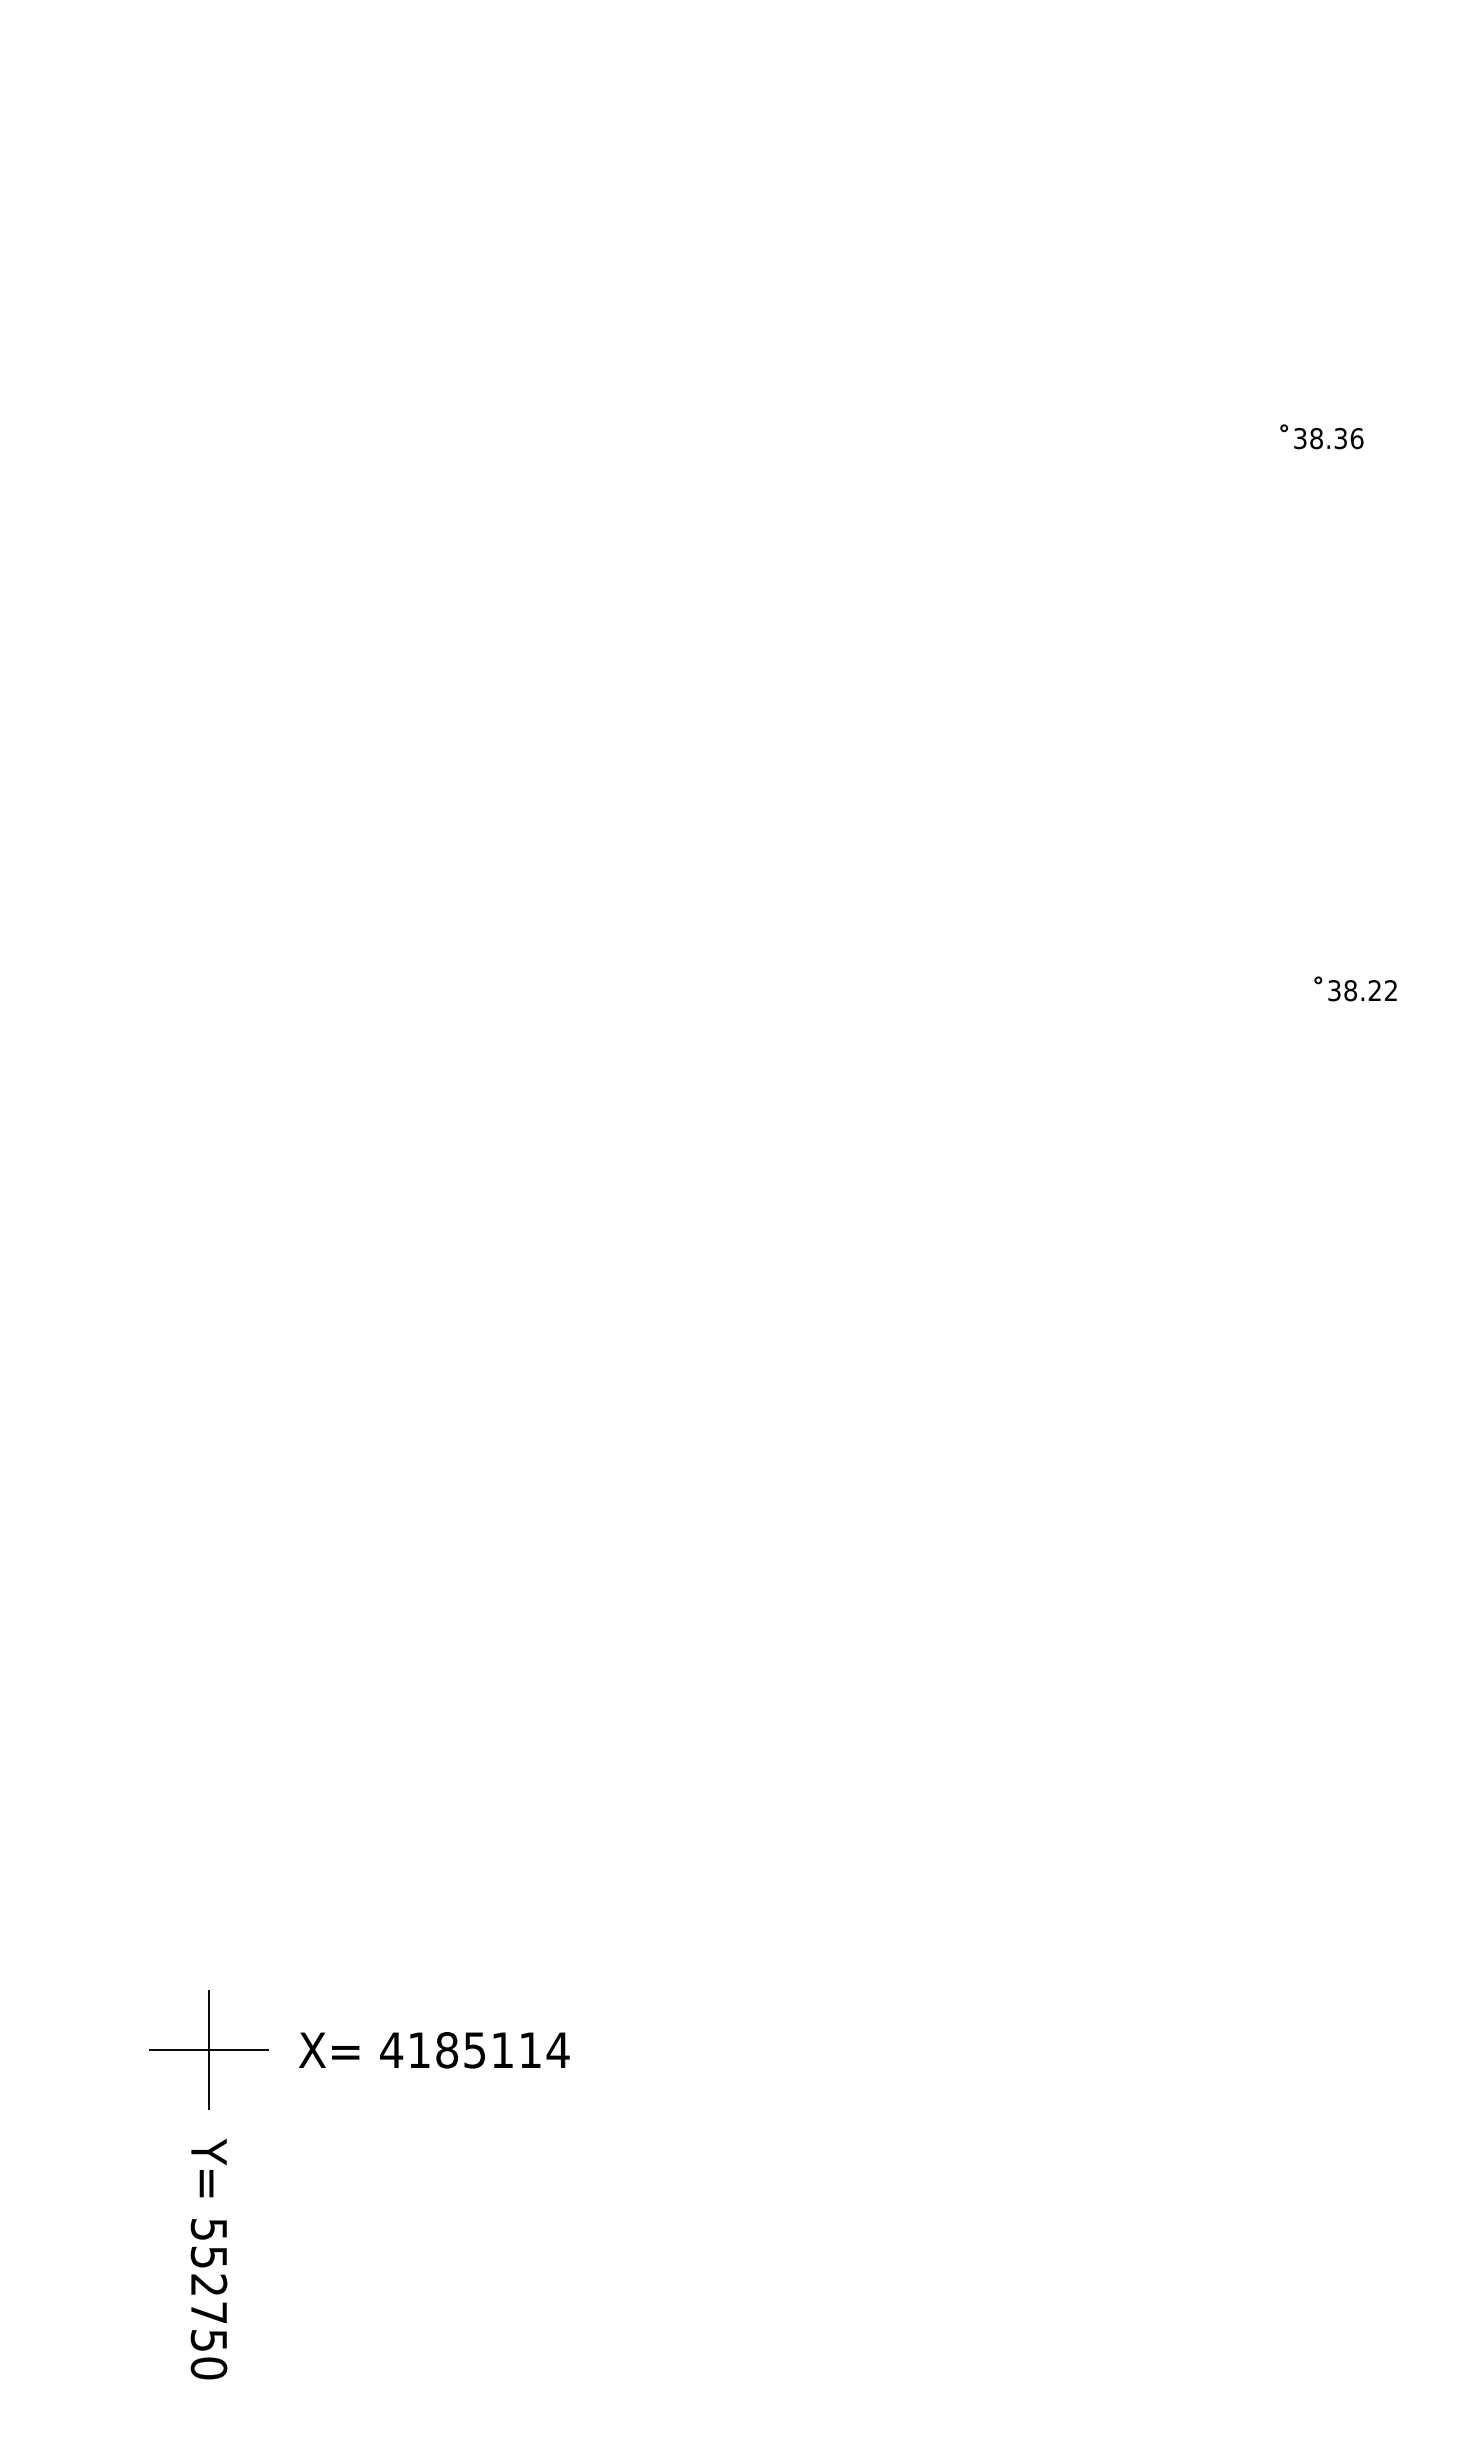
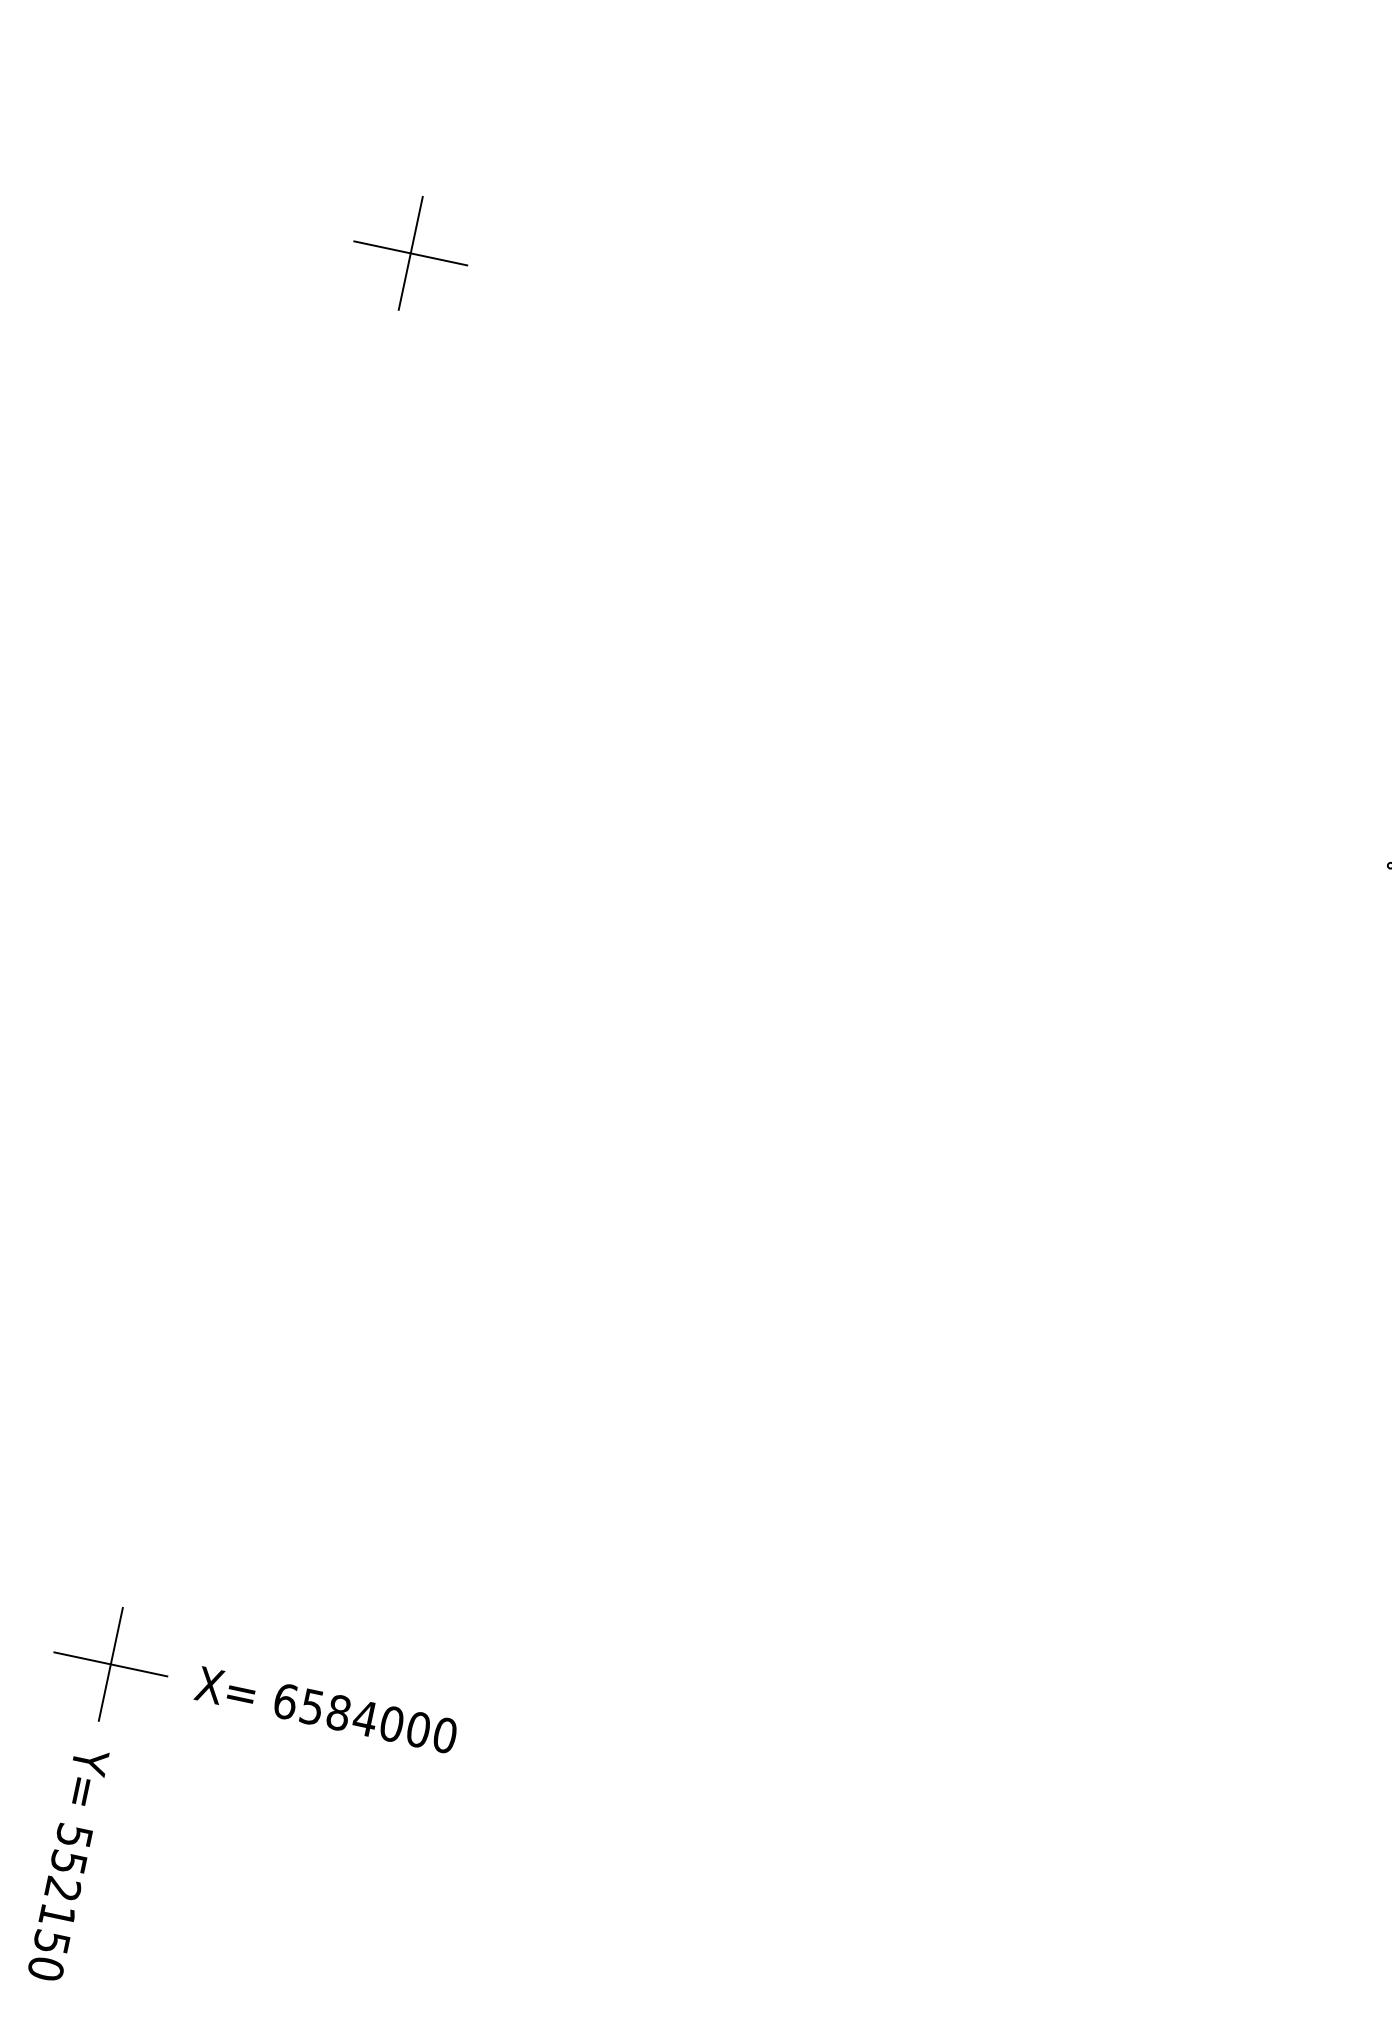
part: (208, 576) -> (410, 253), added
text: (474, 2050) -> (364, 1718), 4185114 -> 6584000
text: (208, 2312) -> (56, 1915), 552750 -> 552150

